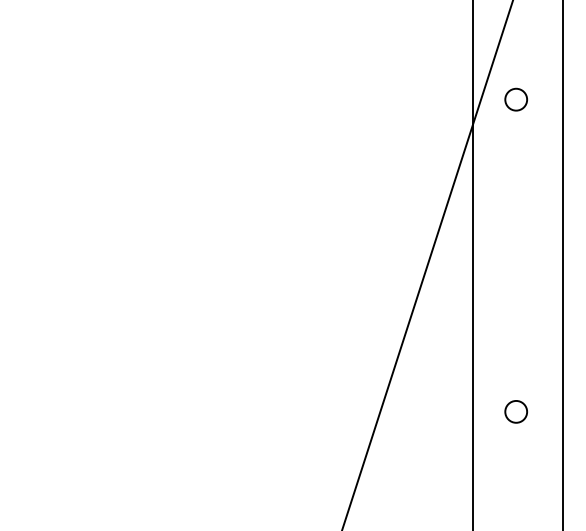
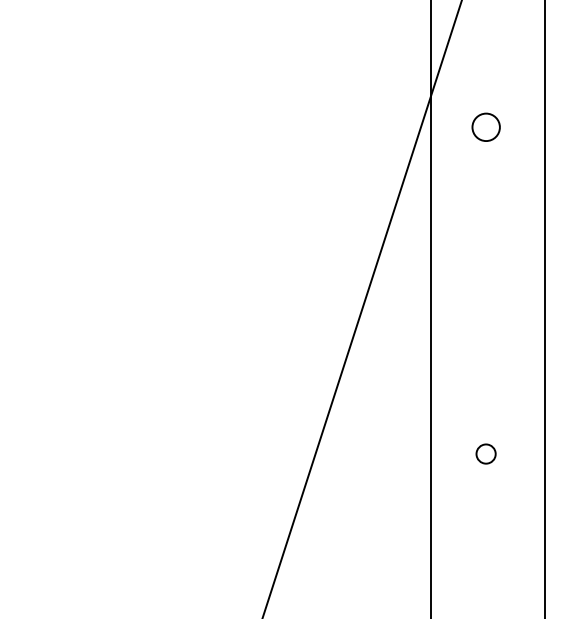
circle: (515, 99) -> (485, 127), moved
circle: (515, 411) -> (485, 453), size x0.7

